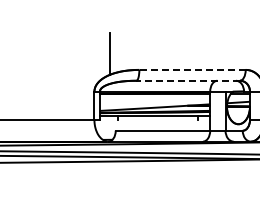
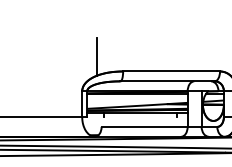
line: (192, 69) -> (171, 71), dashed -> solid
line: (188, 80) -> (167, 81), dashed -> solid

